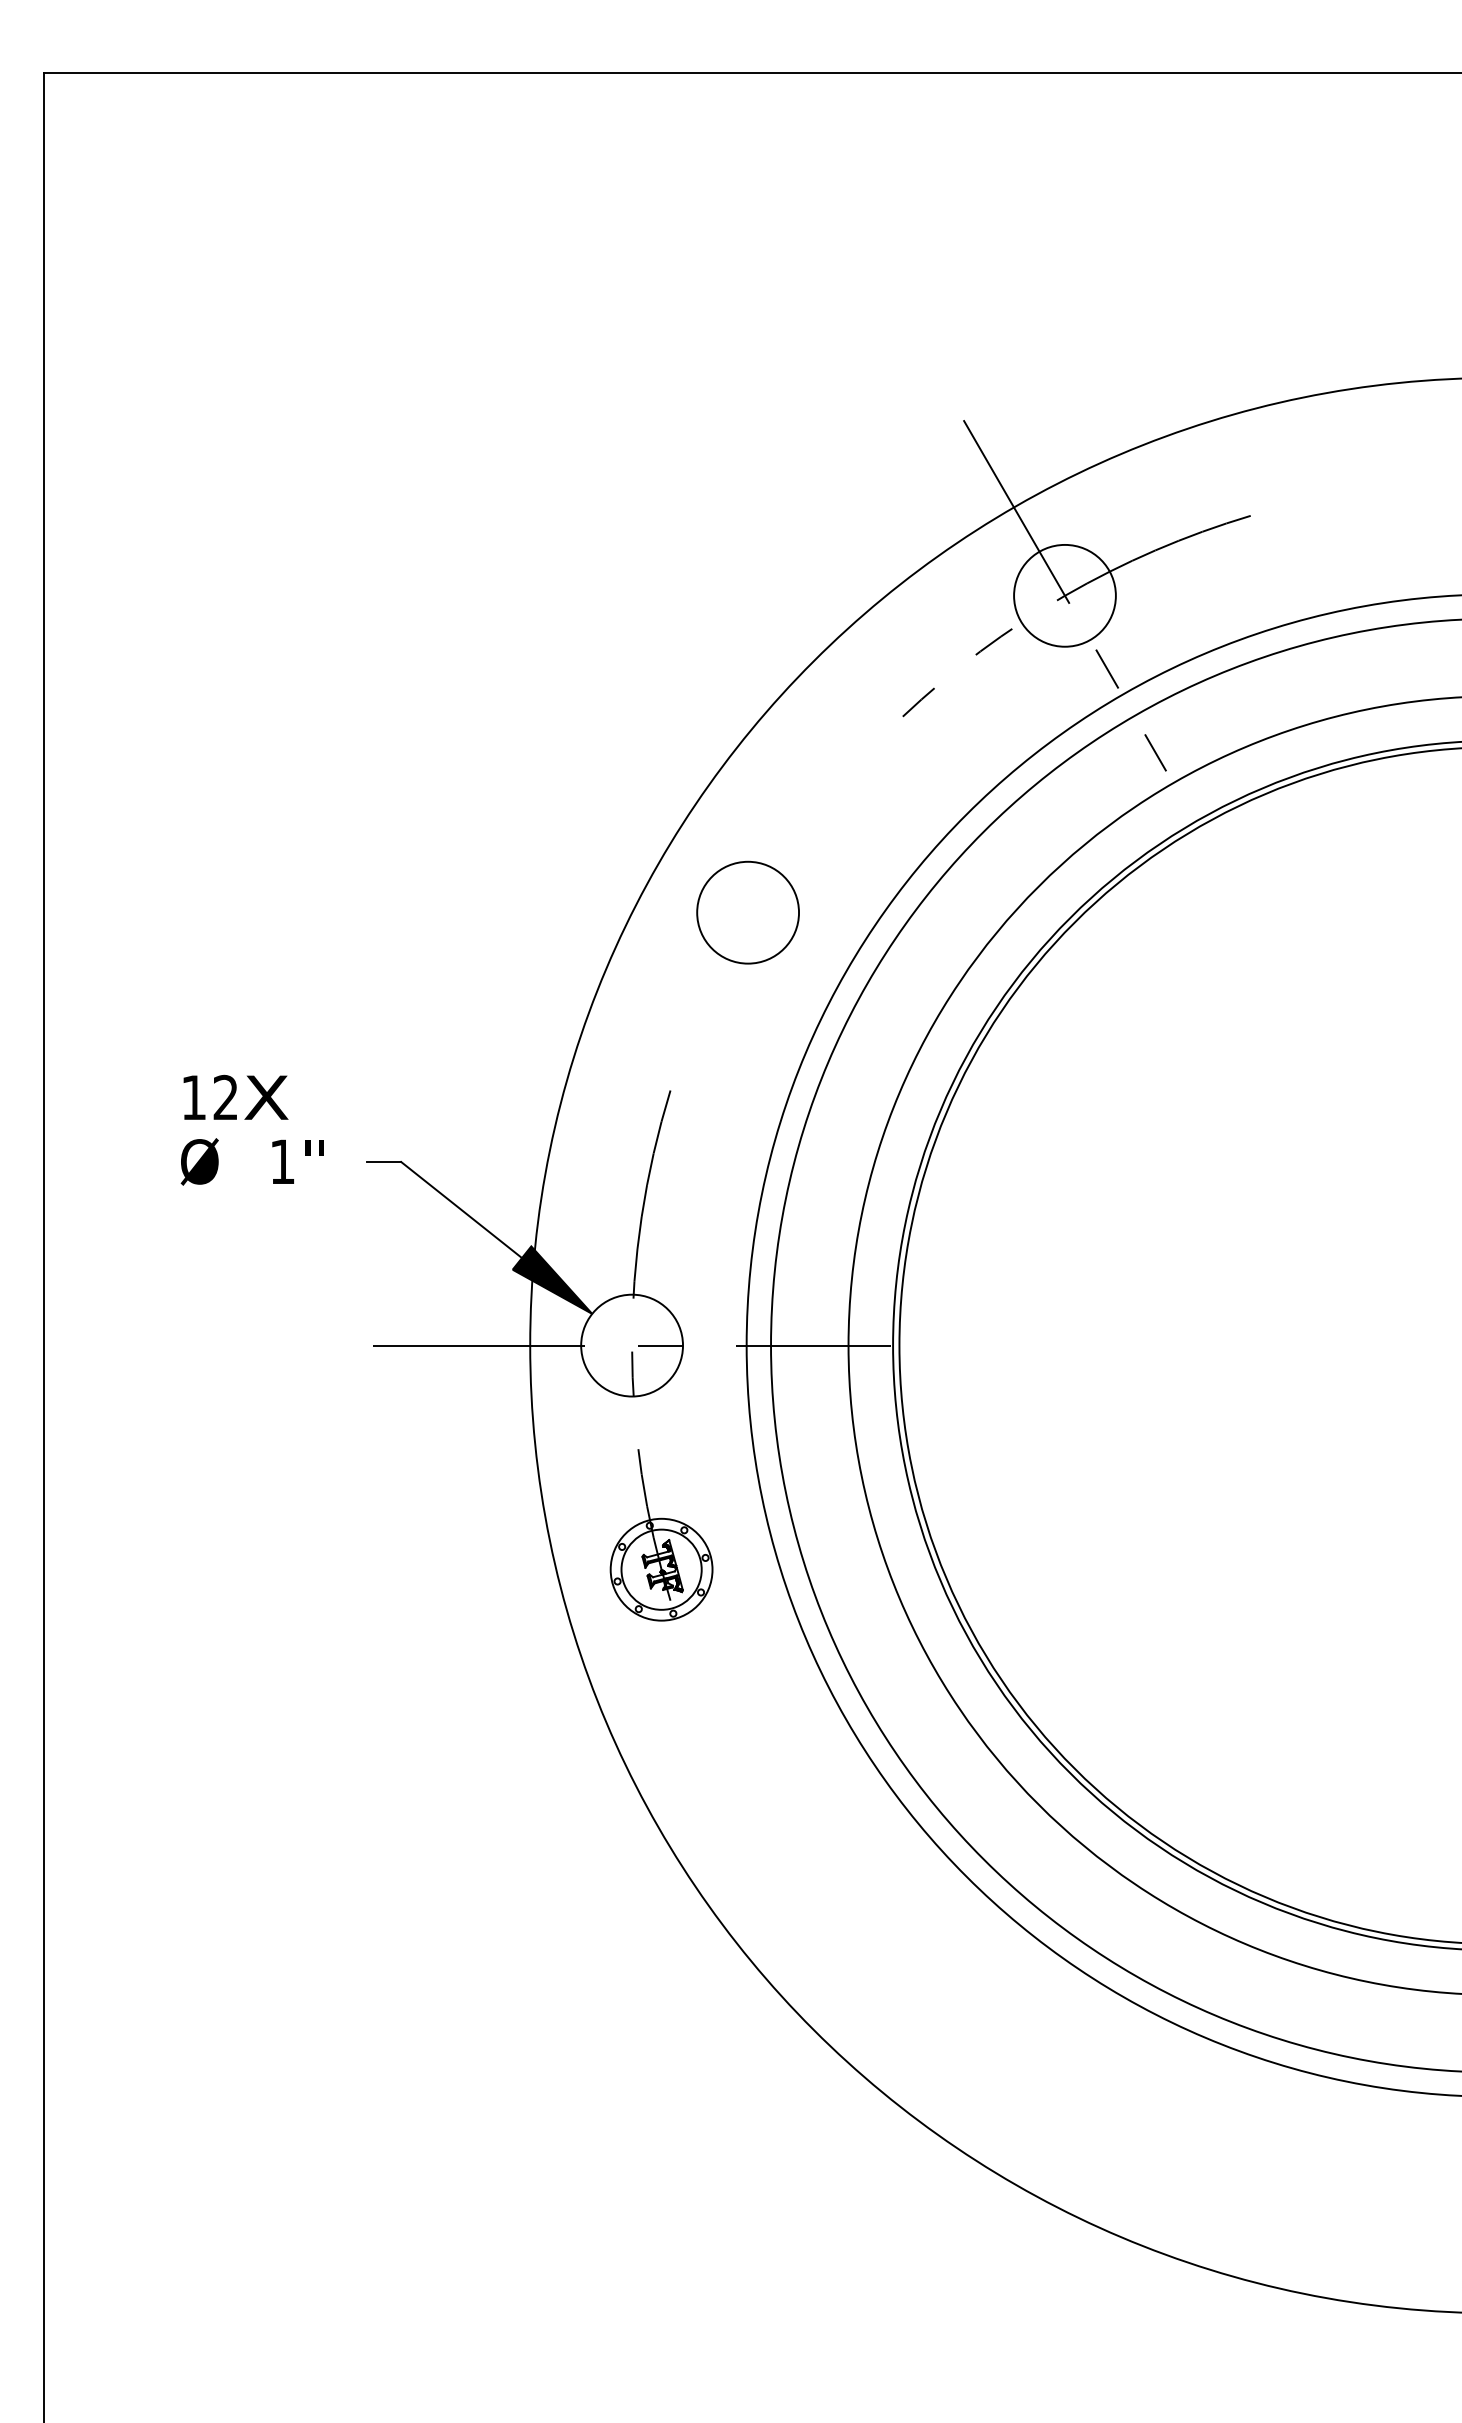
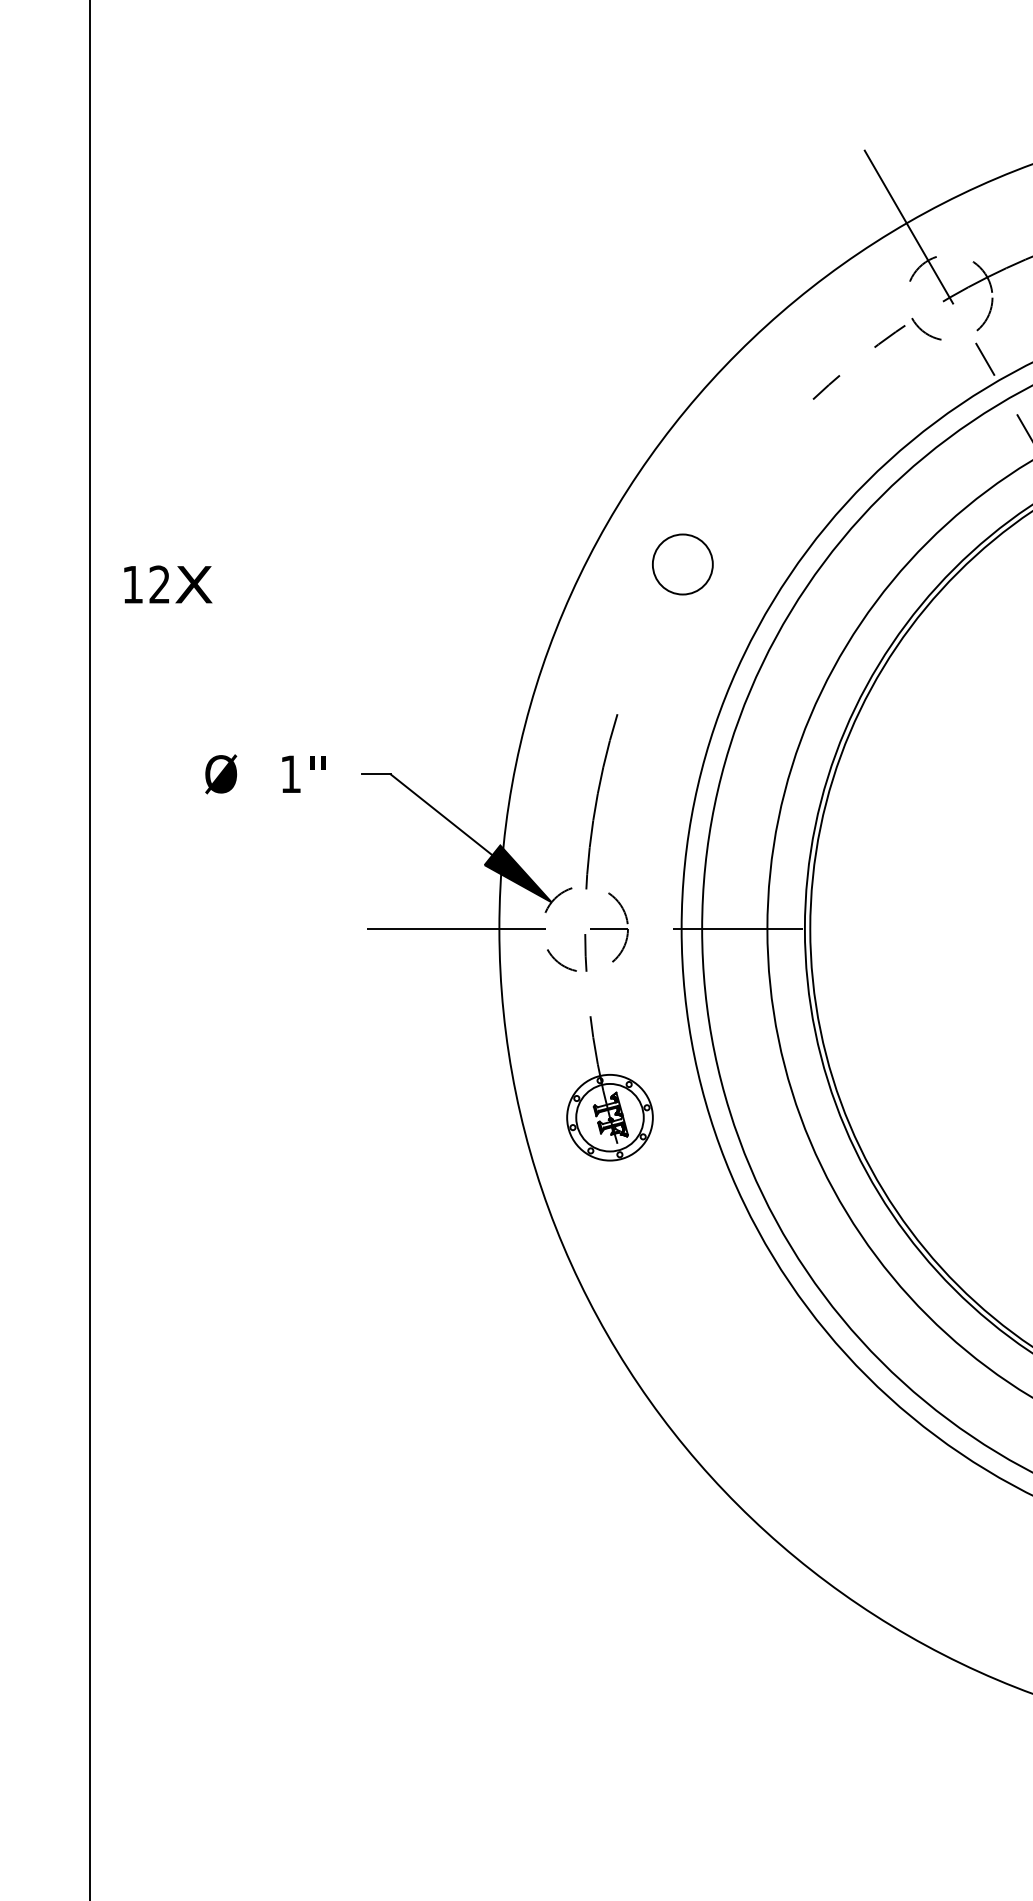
circle: (1064, 595) -> (949, 297), solid -> dashed
circle: (748, 912) -> (683, 564), size x0.7
text: (235, 1096) -> (167, 583), moved
circle: (632, 1345) -> (585, 928), solid -> dashed

